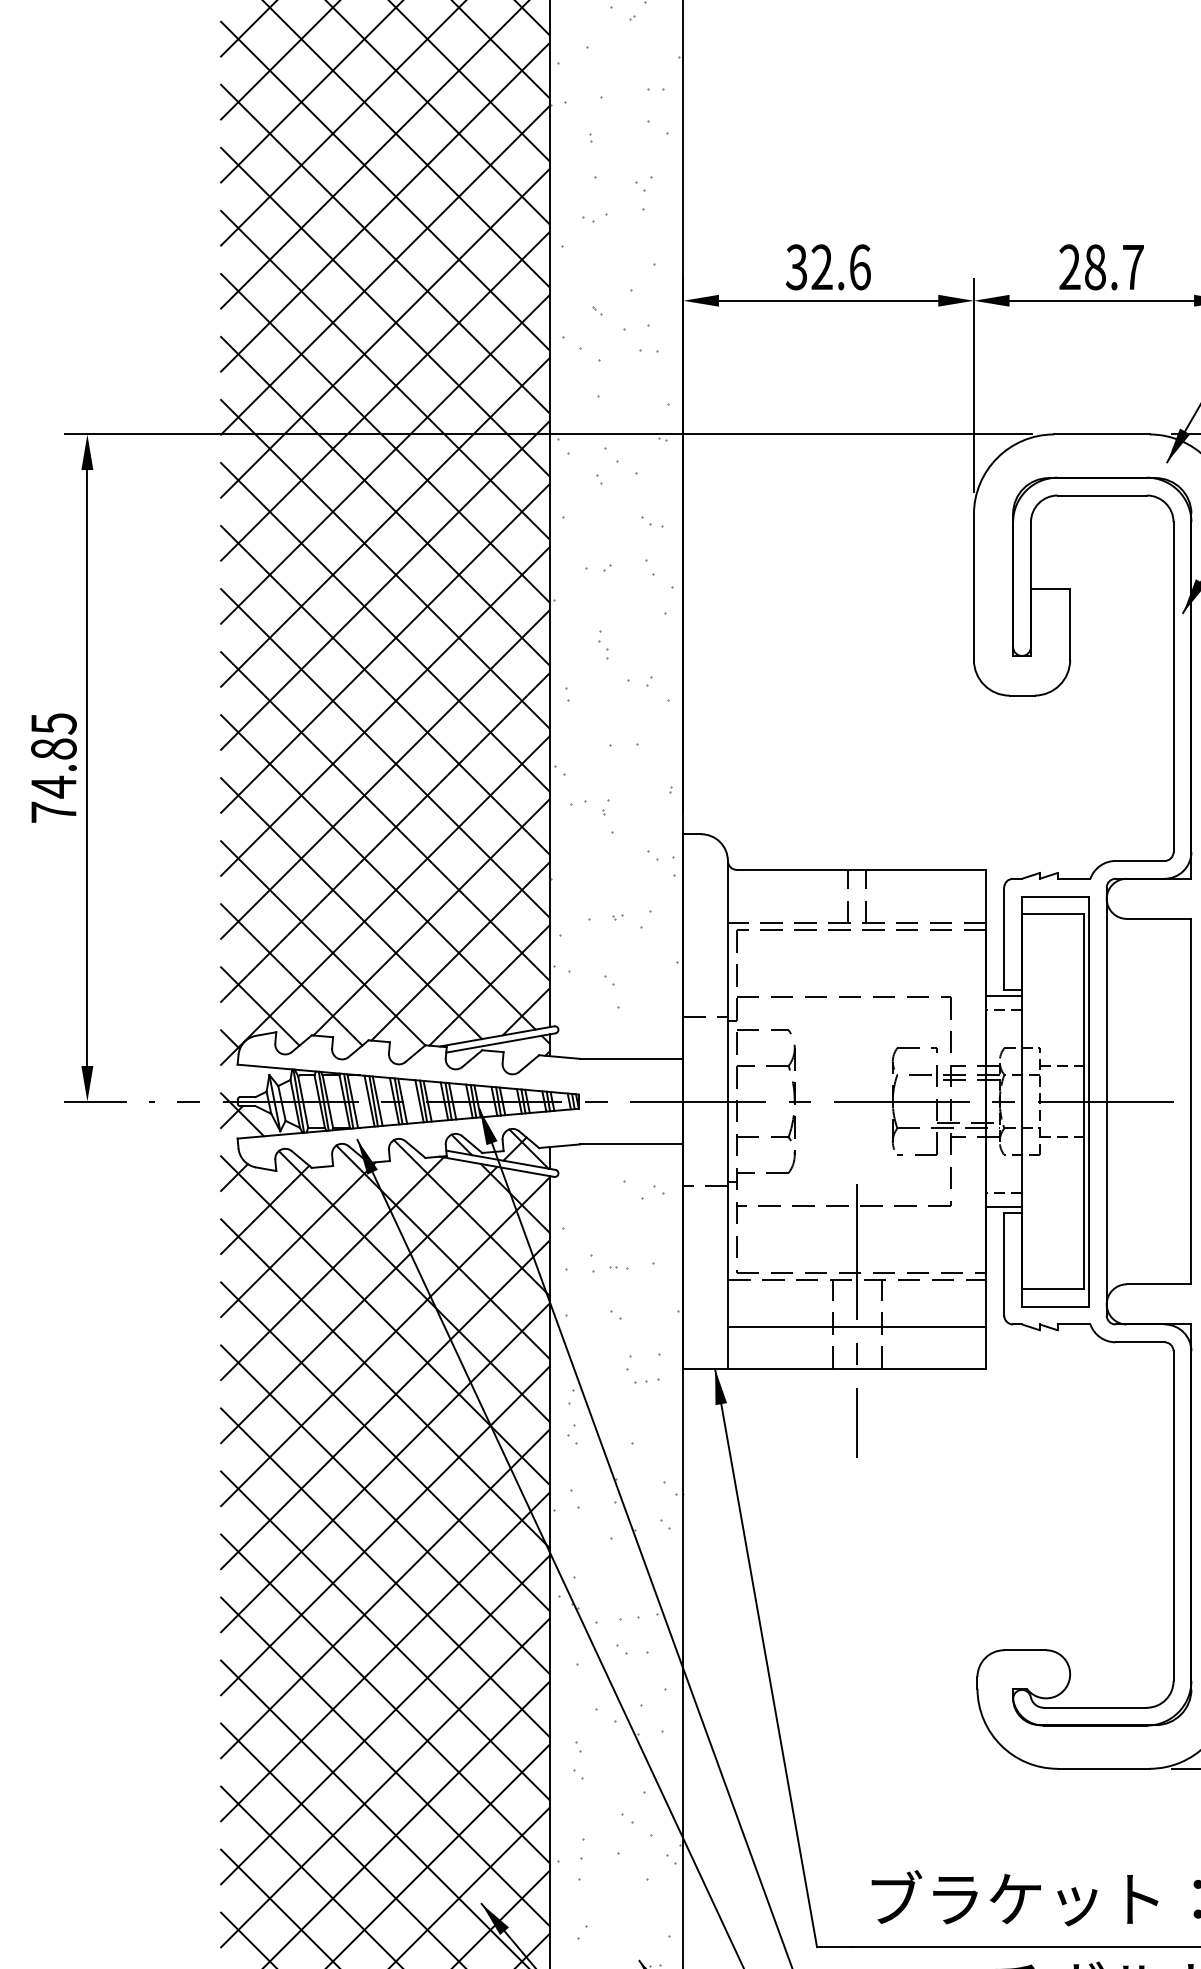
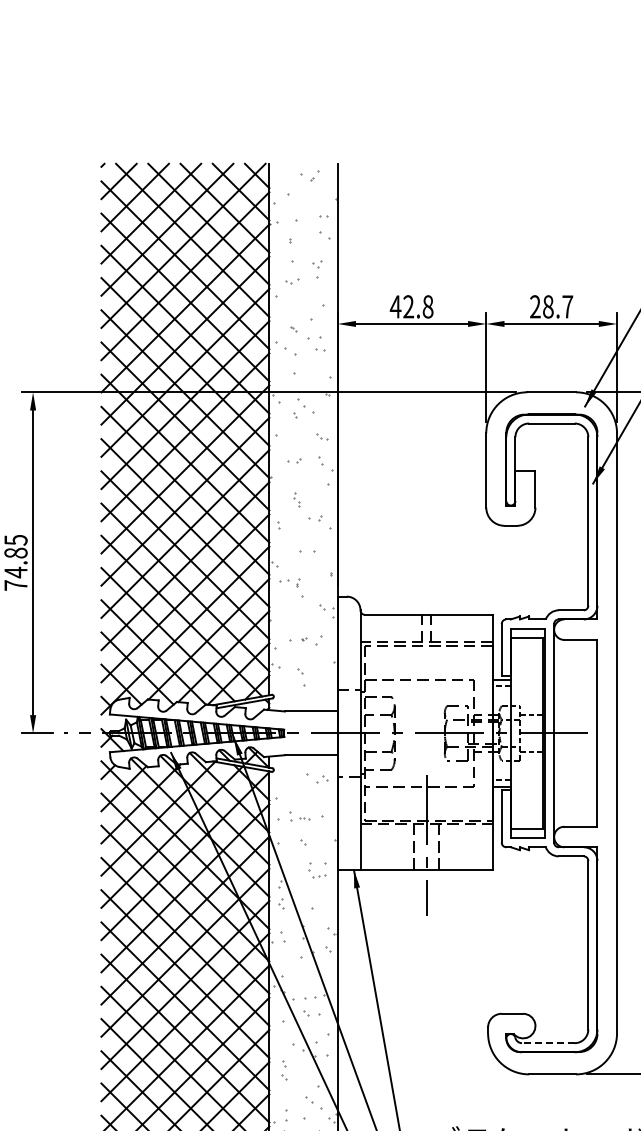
text: (827, 266) -> (411, 306), 32.6 -> 42.8
line: (856, 1326) -> (426, 848), removed
line: (1093, 1708) -> (547, 1043), solid -> dashed

